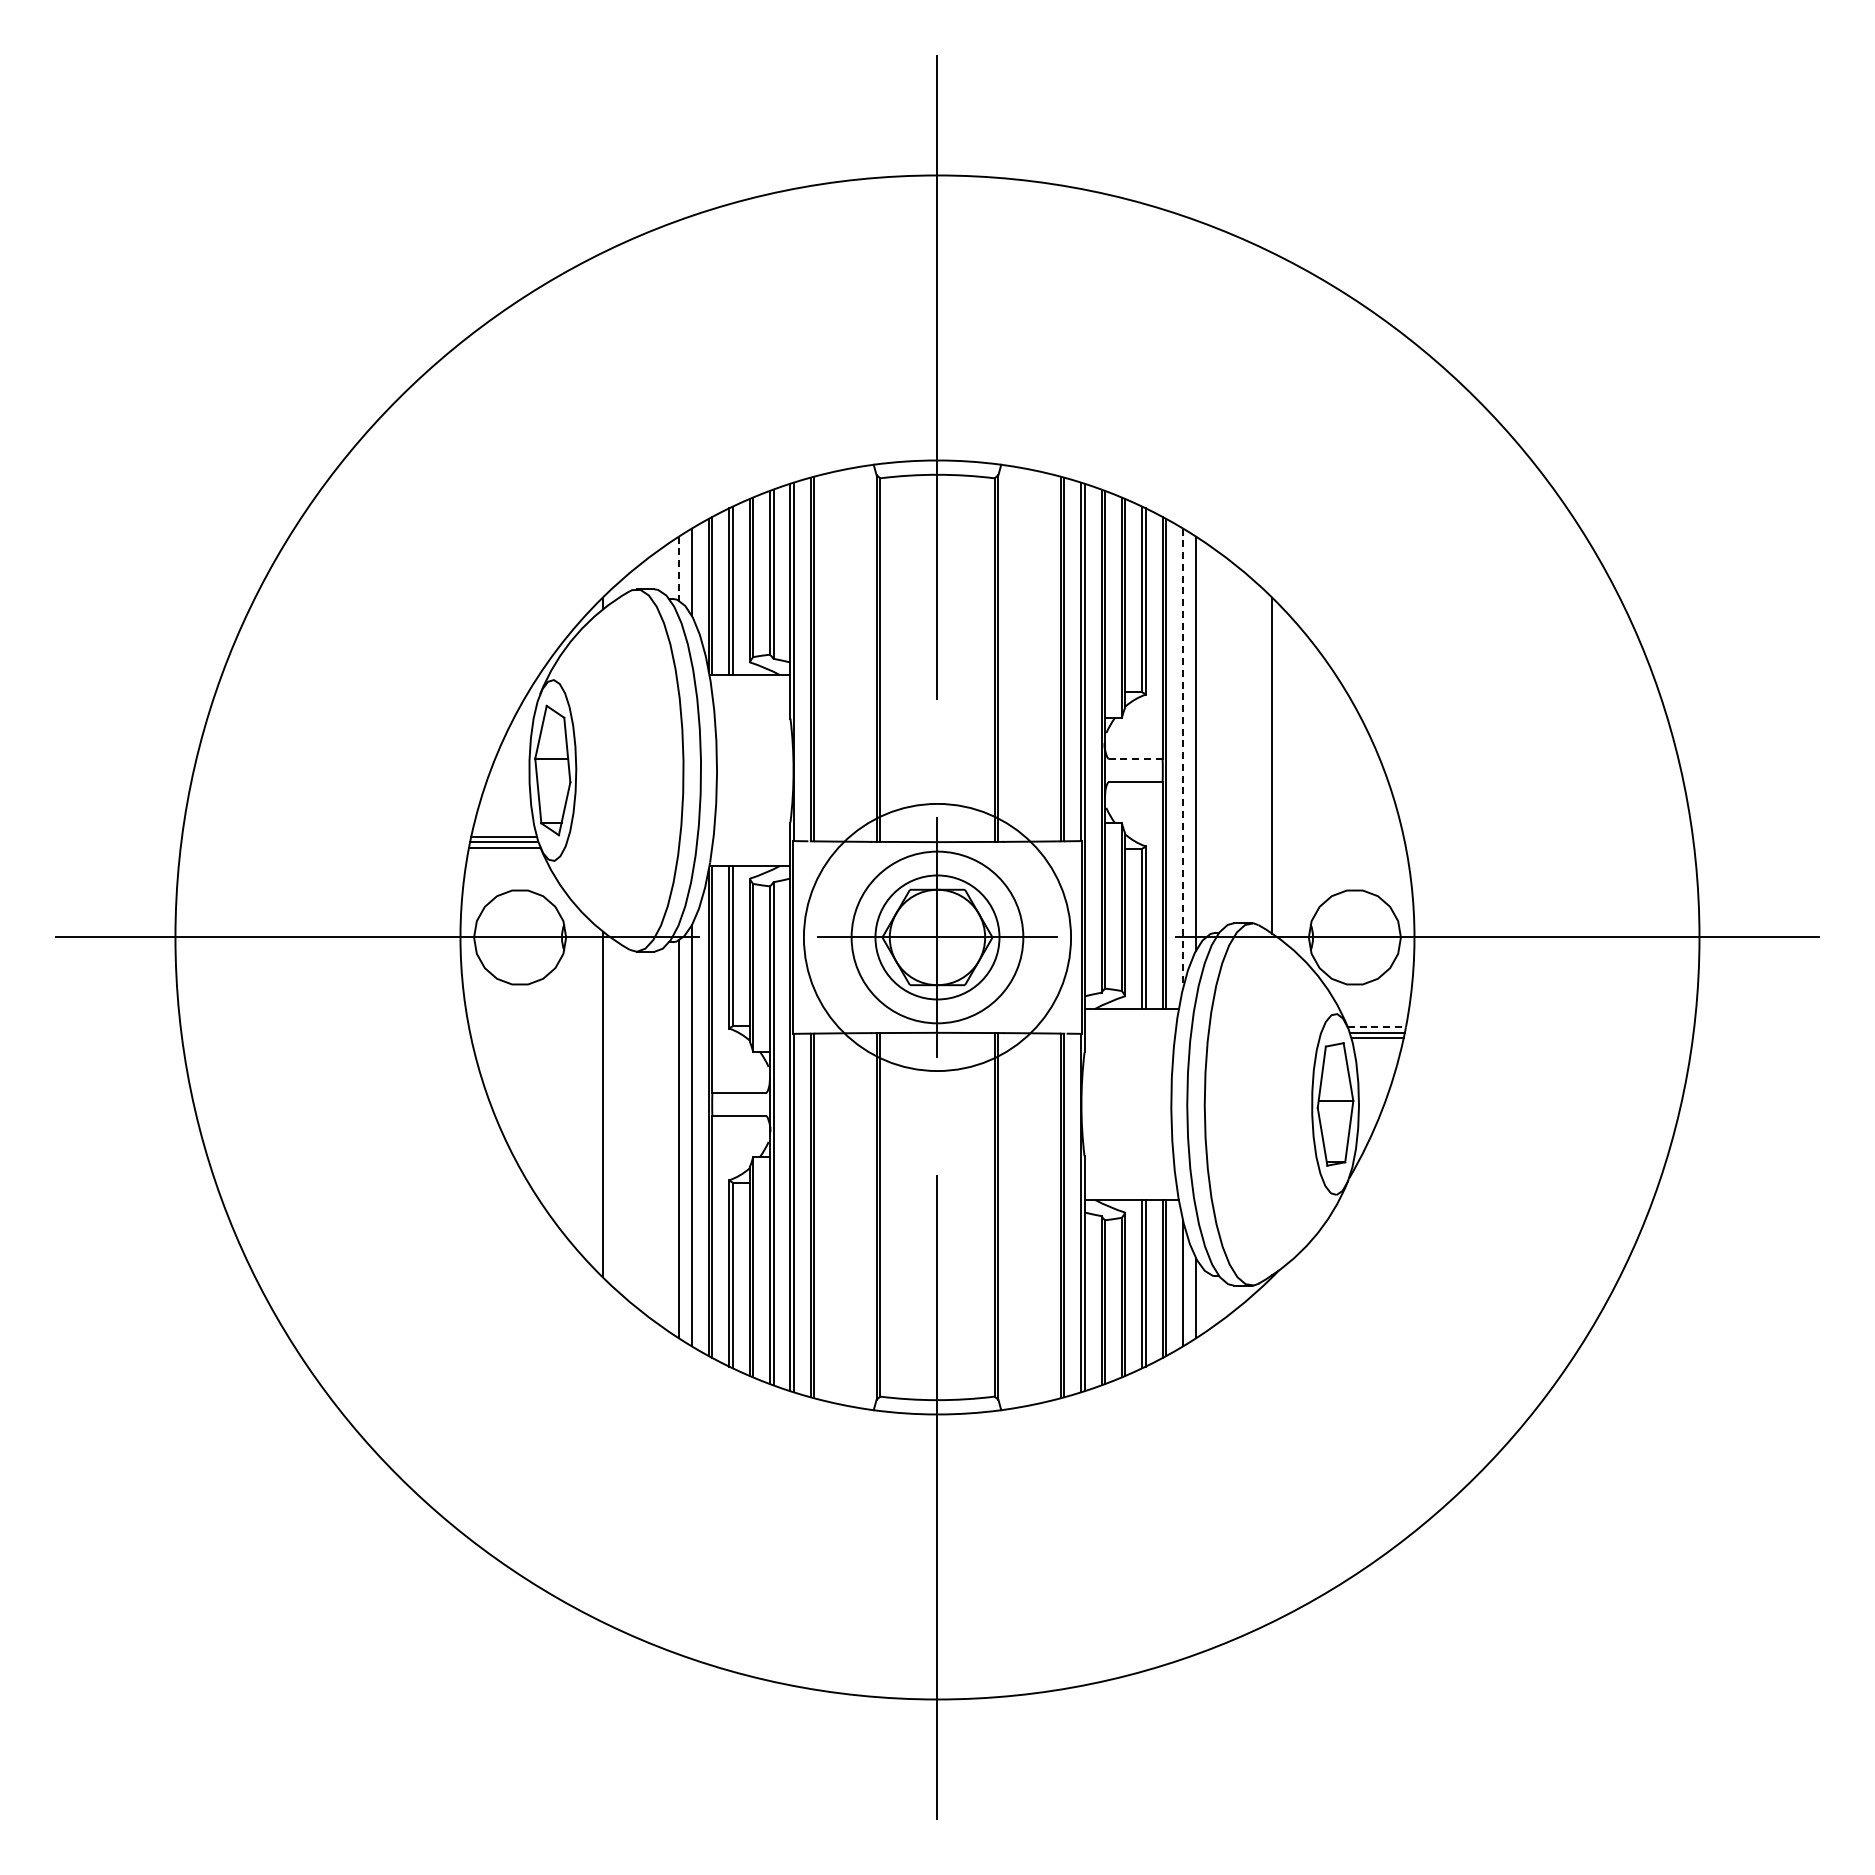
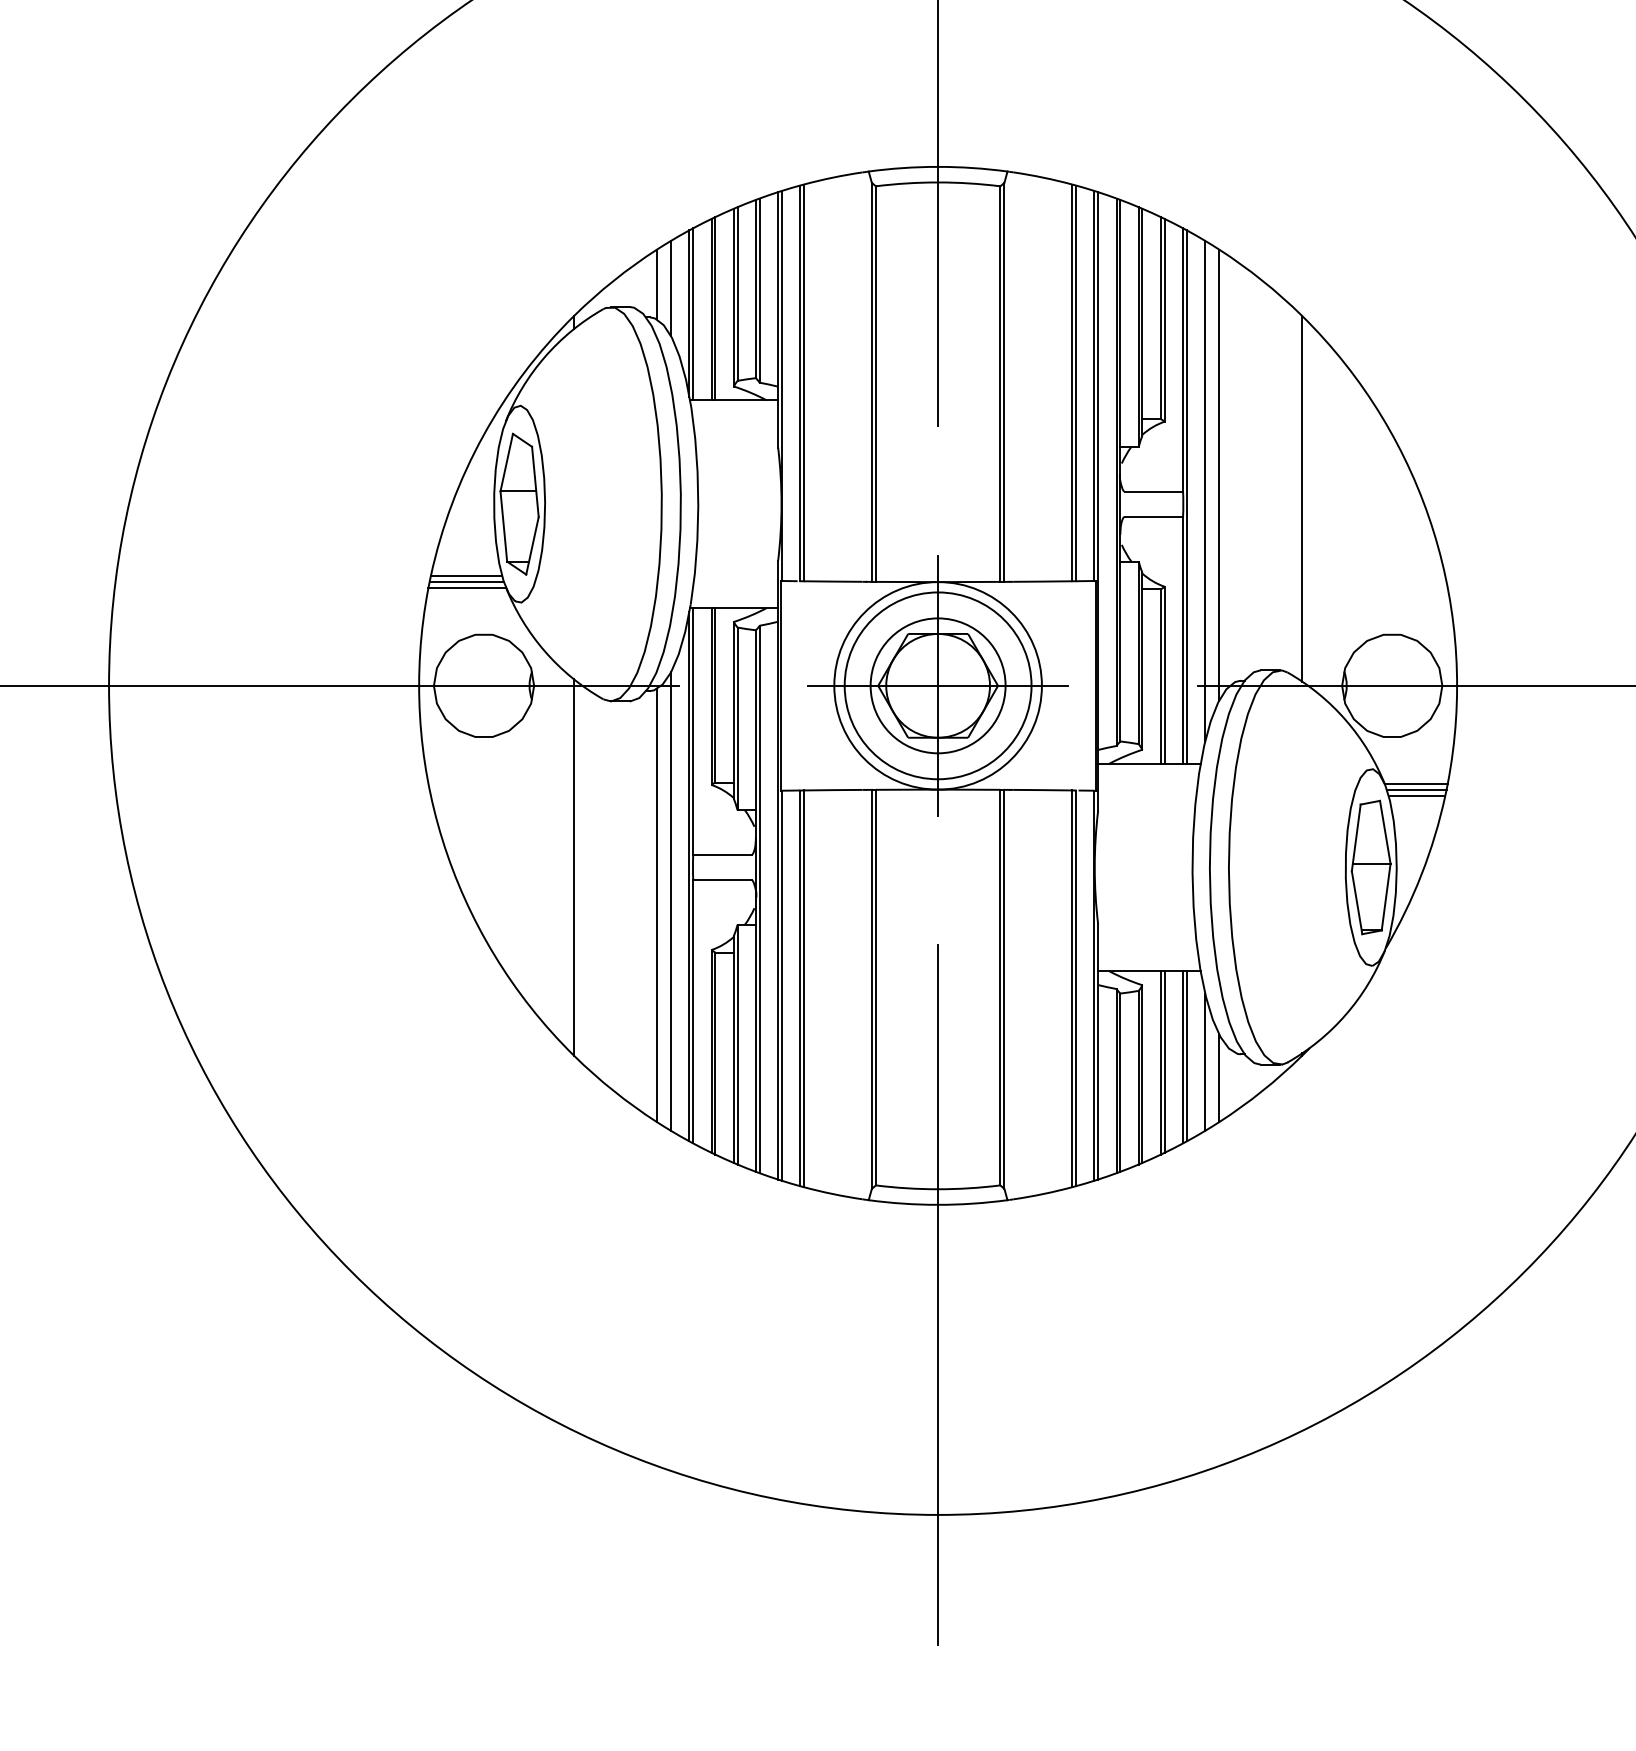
line: (679, 569) -> (657, 285), dashed -> solid
line: (1135, 758) -> (1153, 491), dashed -> solid
line: (1183, 758) -> (1205, 491), dashed -> solid
circle: (937, 937) -> (938, 685), size x0.71
line: (1377, 1027) -> (1416, 783), dashed -> solid

